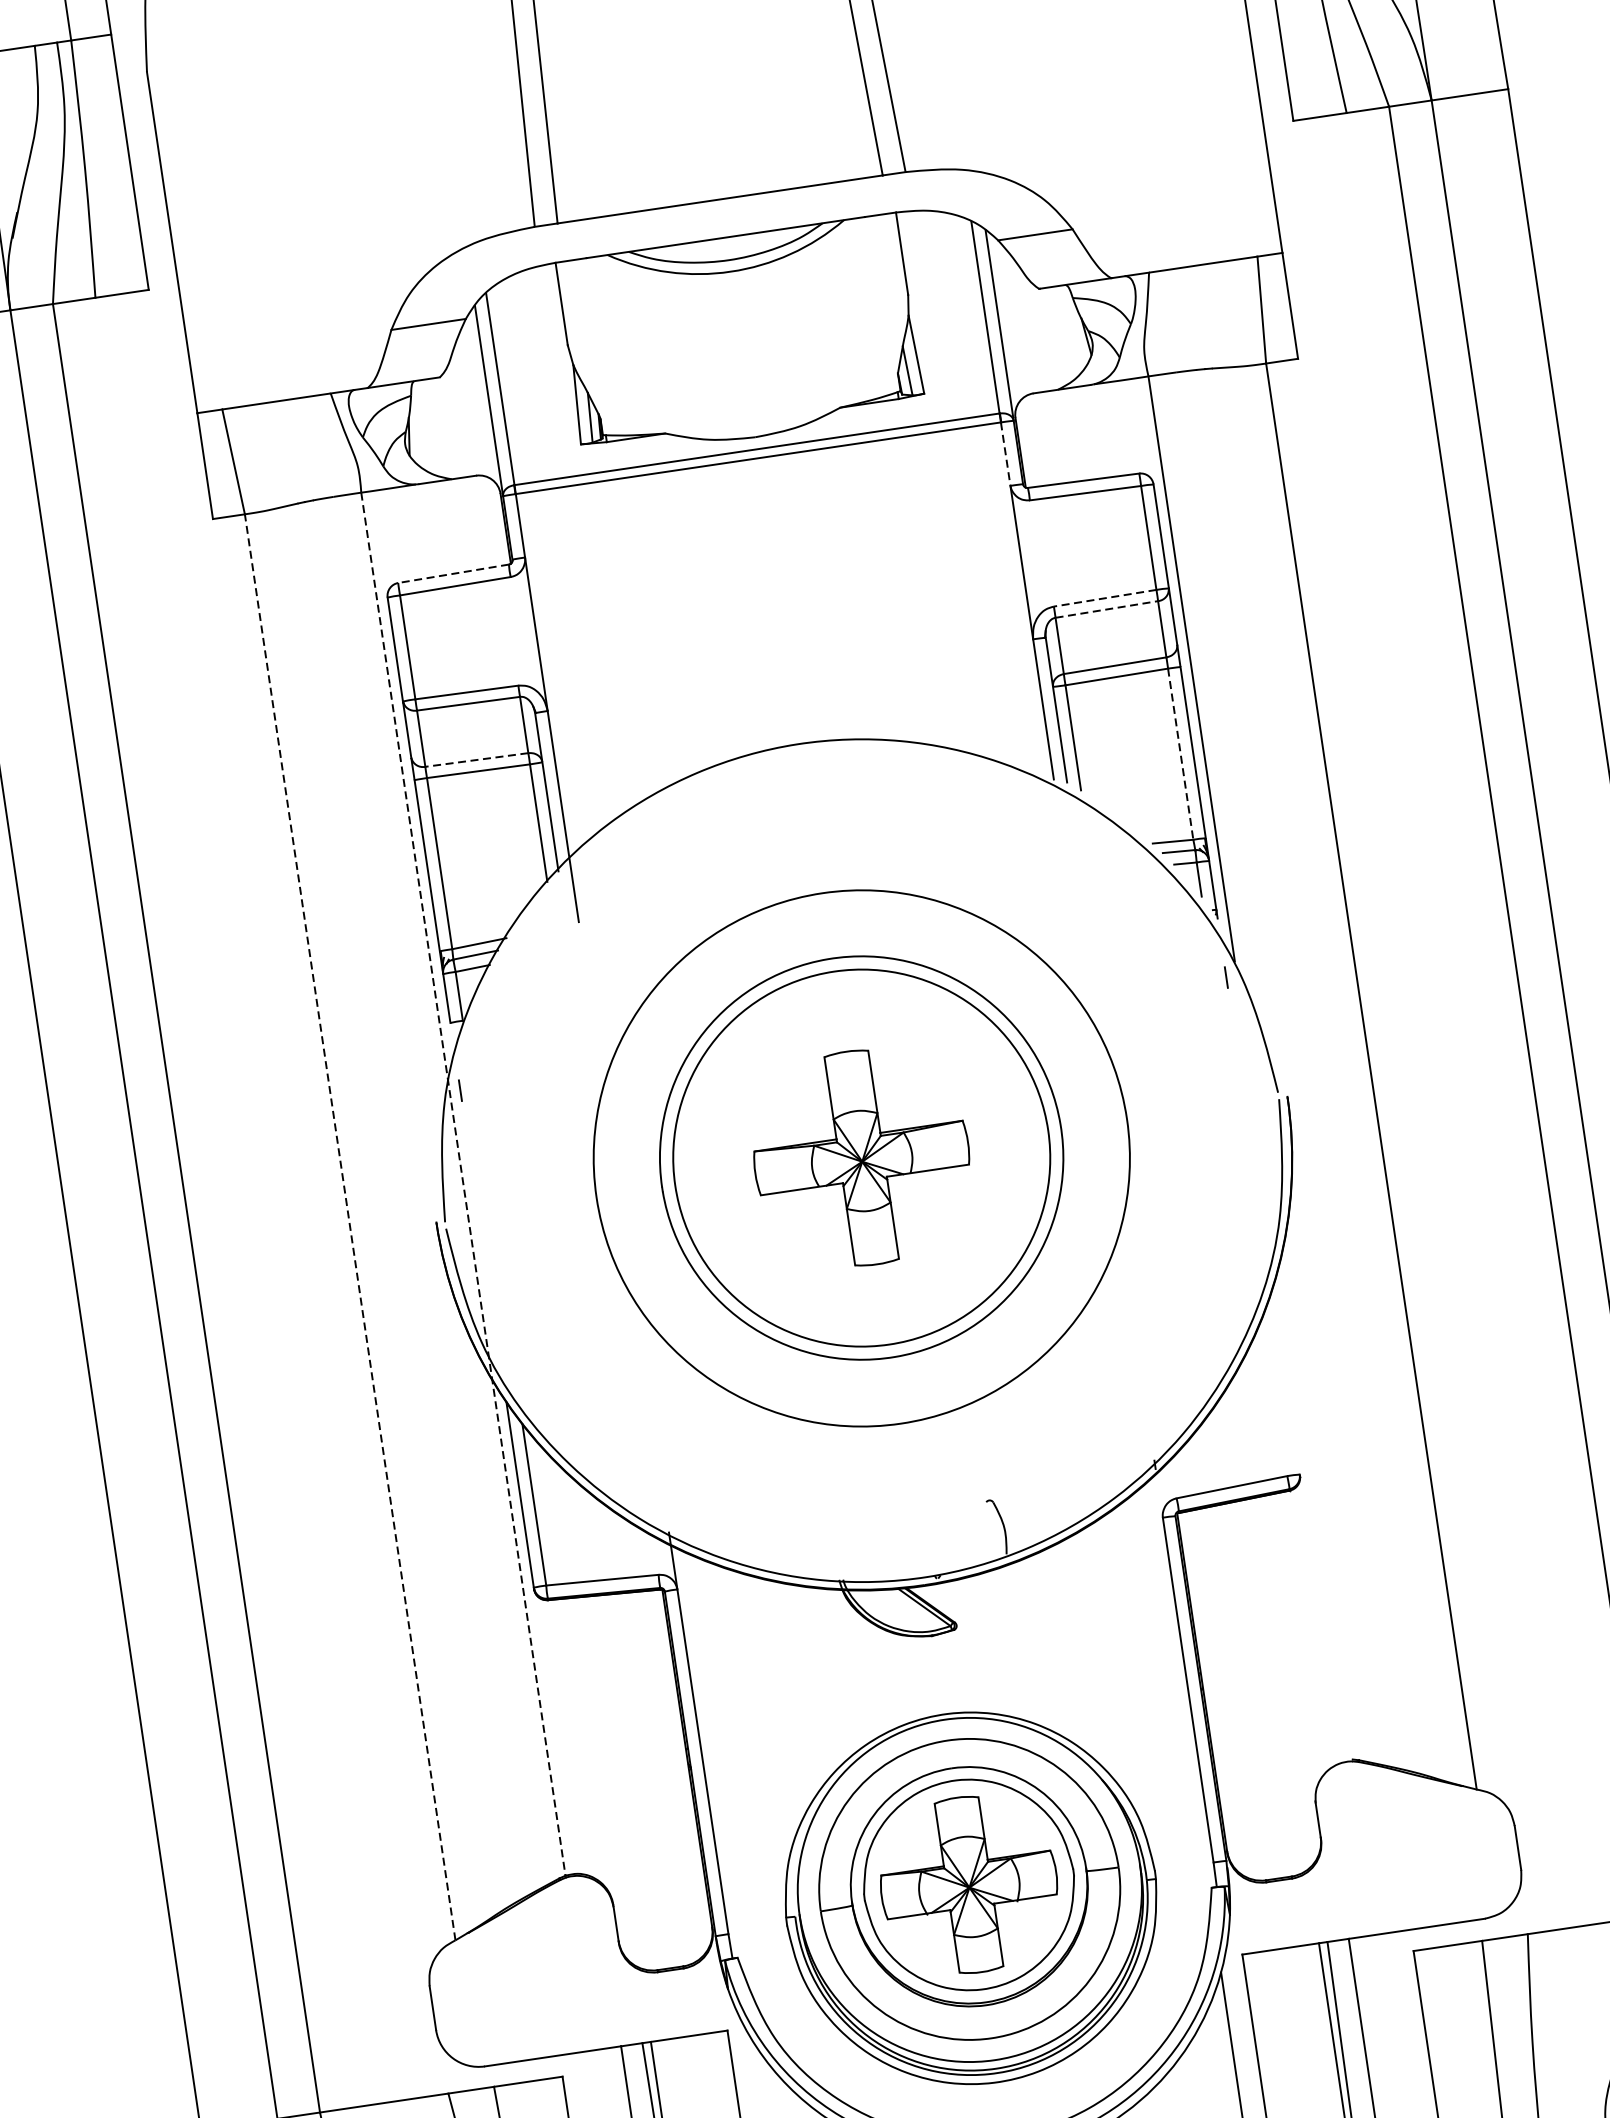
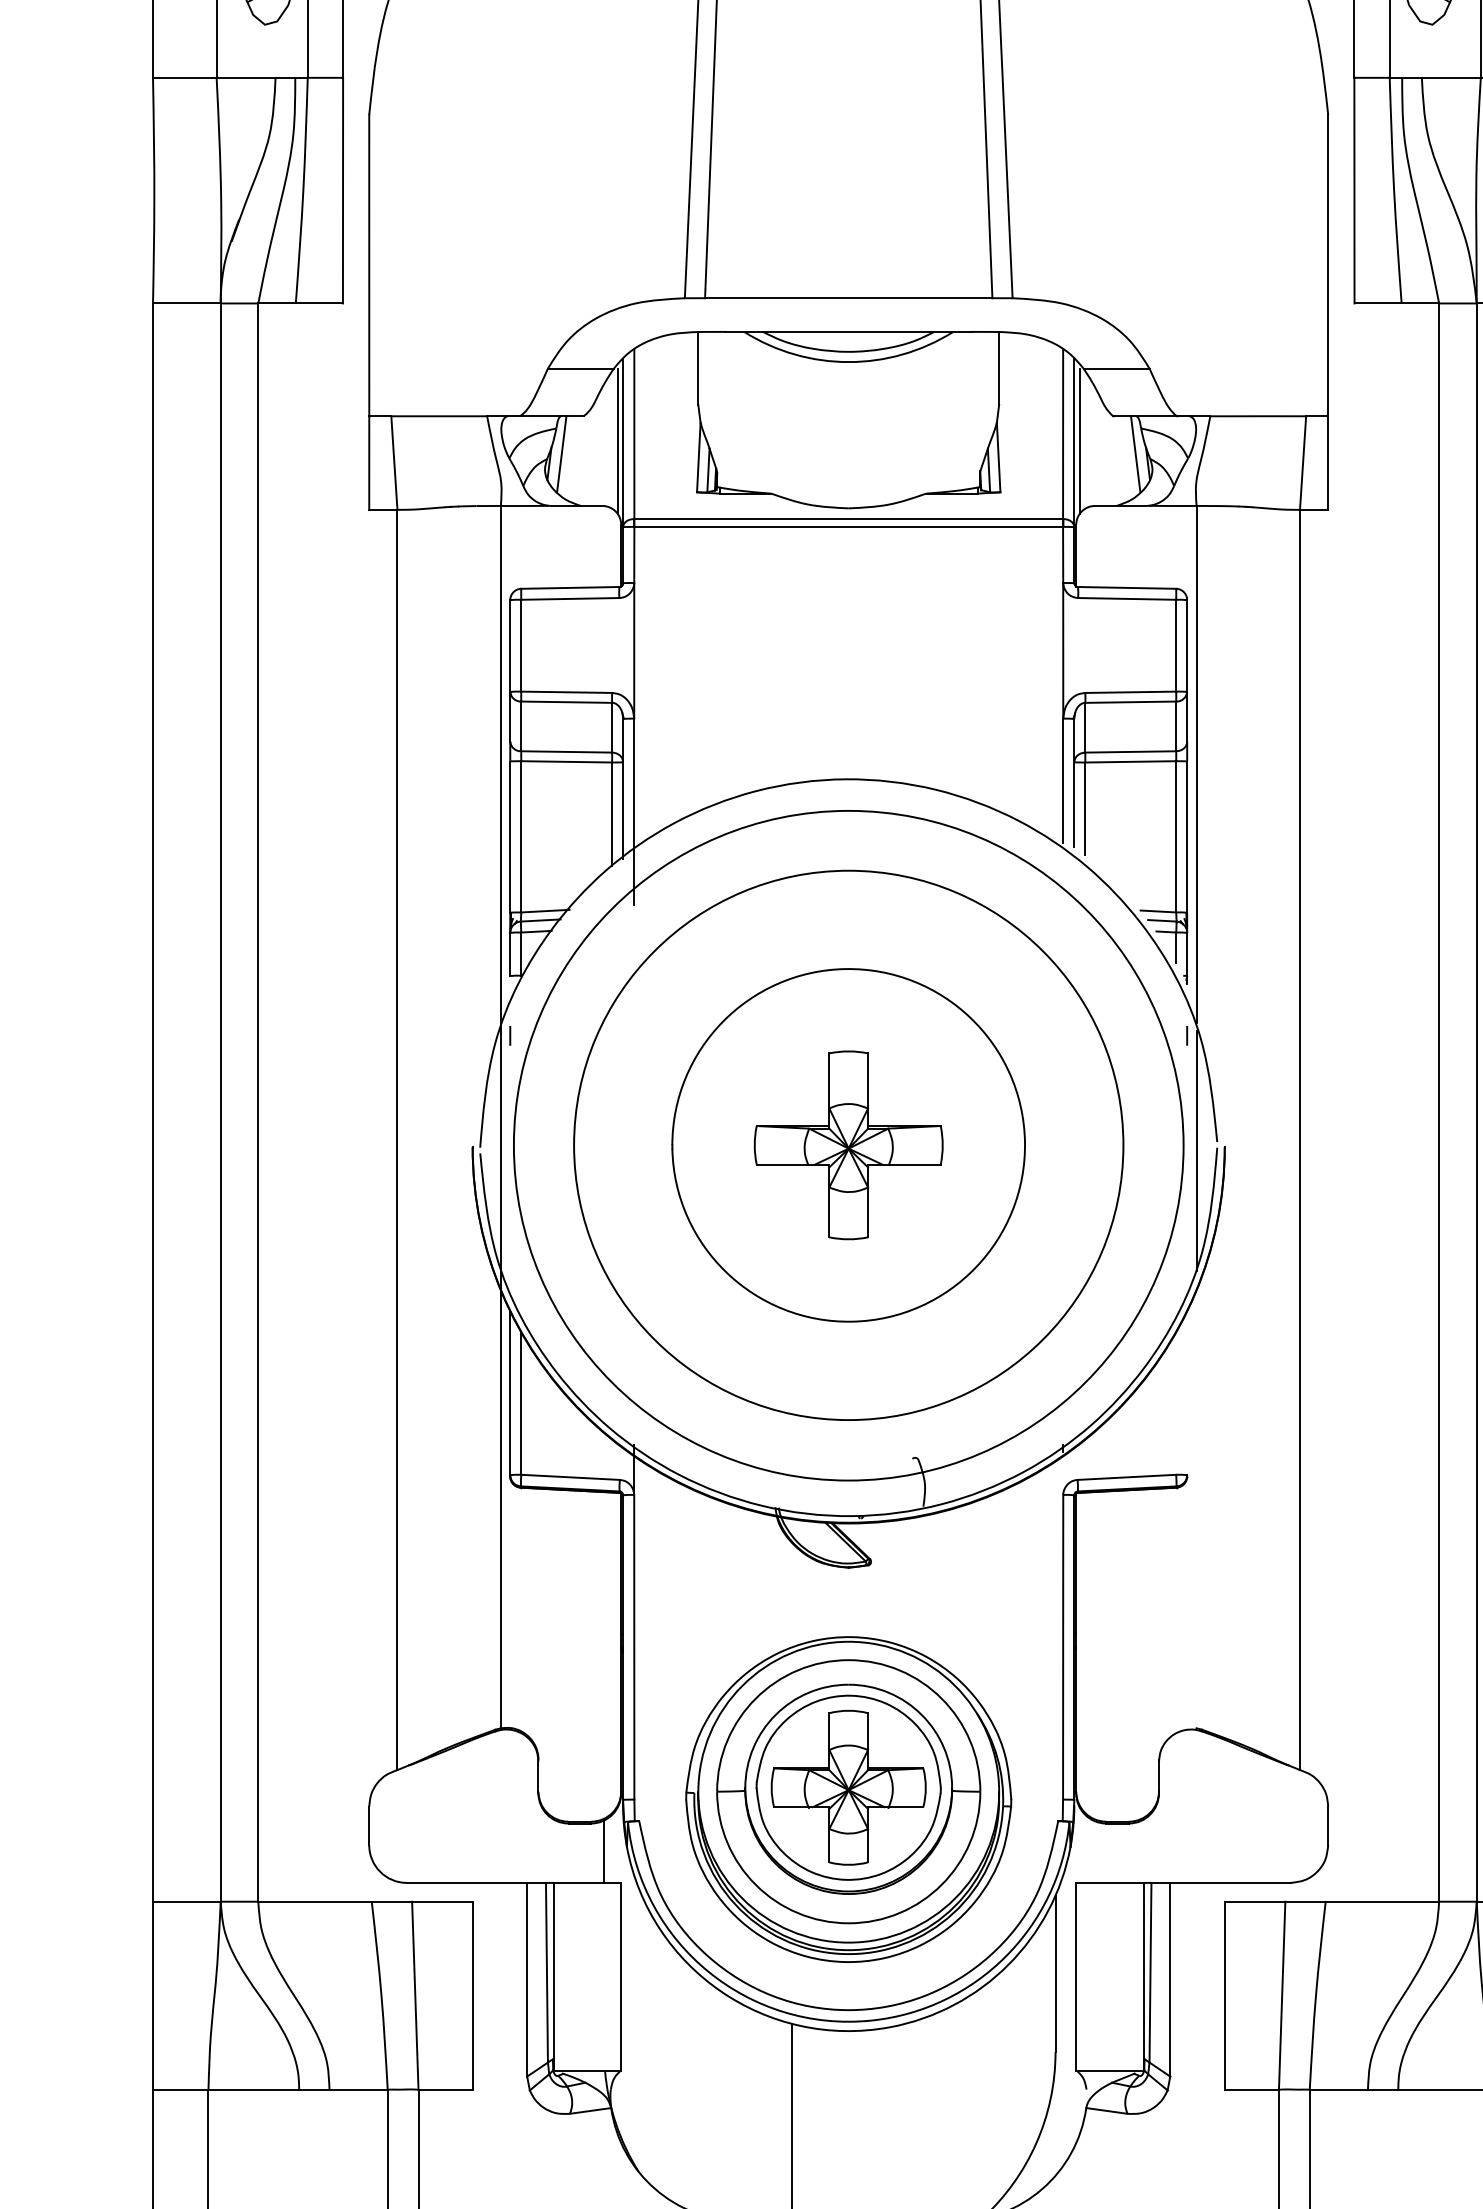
line: (1005, 323) -> (1079, 441), added
line: (1070, 328) -> (1135, 454), added
line: (482, 400) -> (617, 441), added
line: (421, 424) -> (561, 454), added
line: (1006, 454) -> (1063, 555), dashed -> solid
line: (452, 573) -> (569, 587), dashed -> solid
line: (1104, 598) -> (1130, 692), dashed -> solid
line: (1107, 609) -> (1131, 702), dashed -> solid
line: (1180, 753) -> (1176, 836), dashed -> solid
line: (476, 759) -> (566, 751), dashed -> solid
line: (1256, 1105) -> (1196, 1150), added
circle: (861, 1158) -> (848, 1145), size x1.43
circle: (861, 1158) -> (848, 1145), size x1.67
line: (462, 1183) -> (500, 1116), dashed -> solid
line: (350, 1226) -> (397, 1139), dashed -> solid
line: (703, 1997) -> (604, 1851), added

